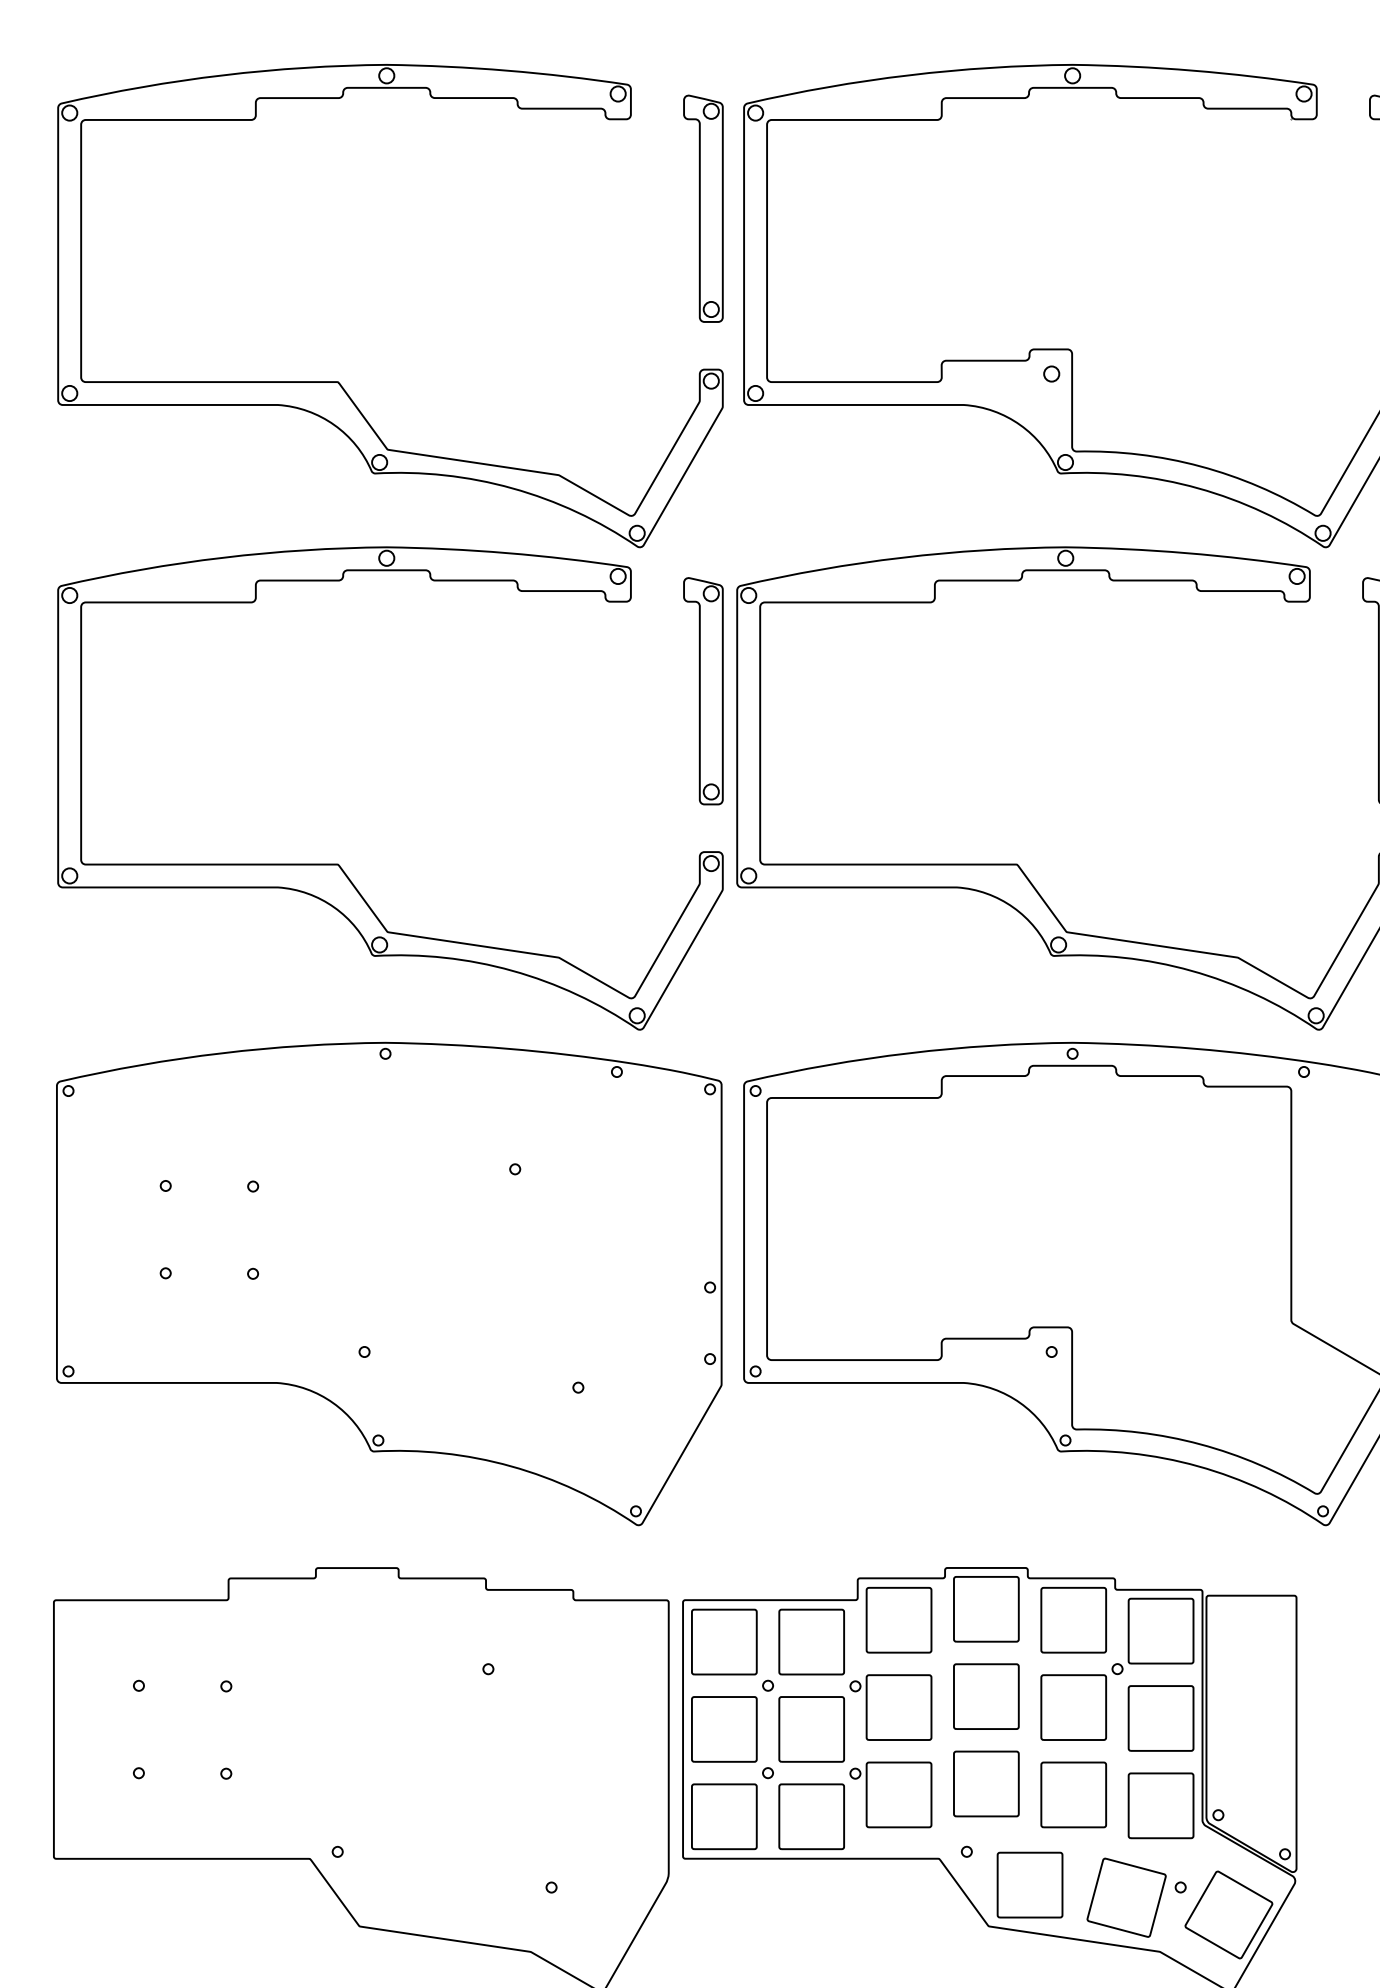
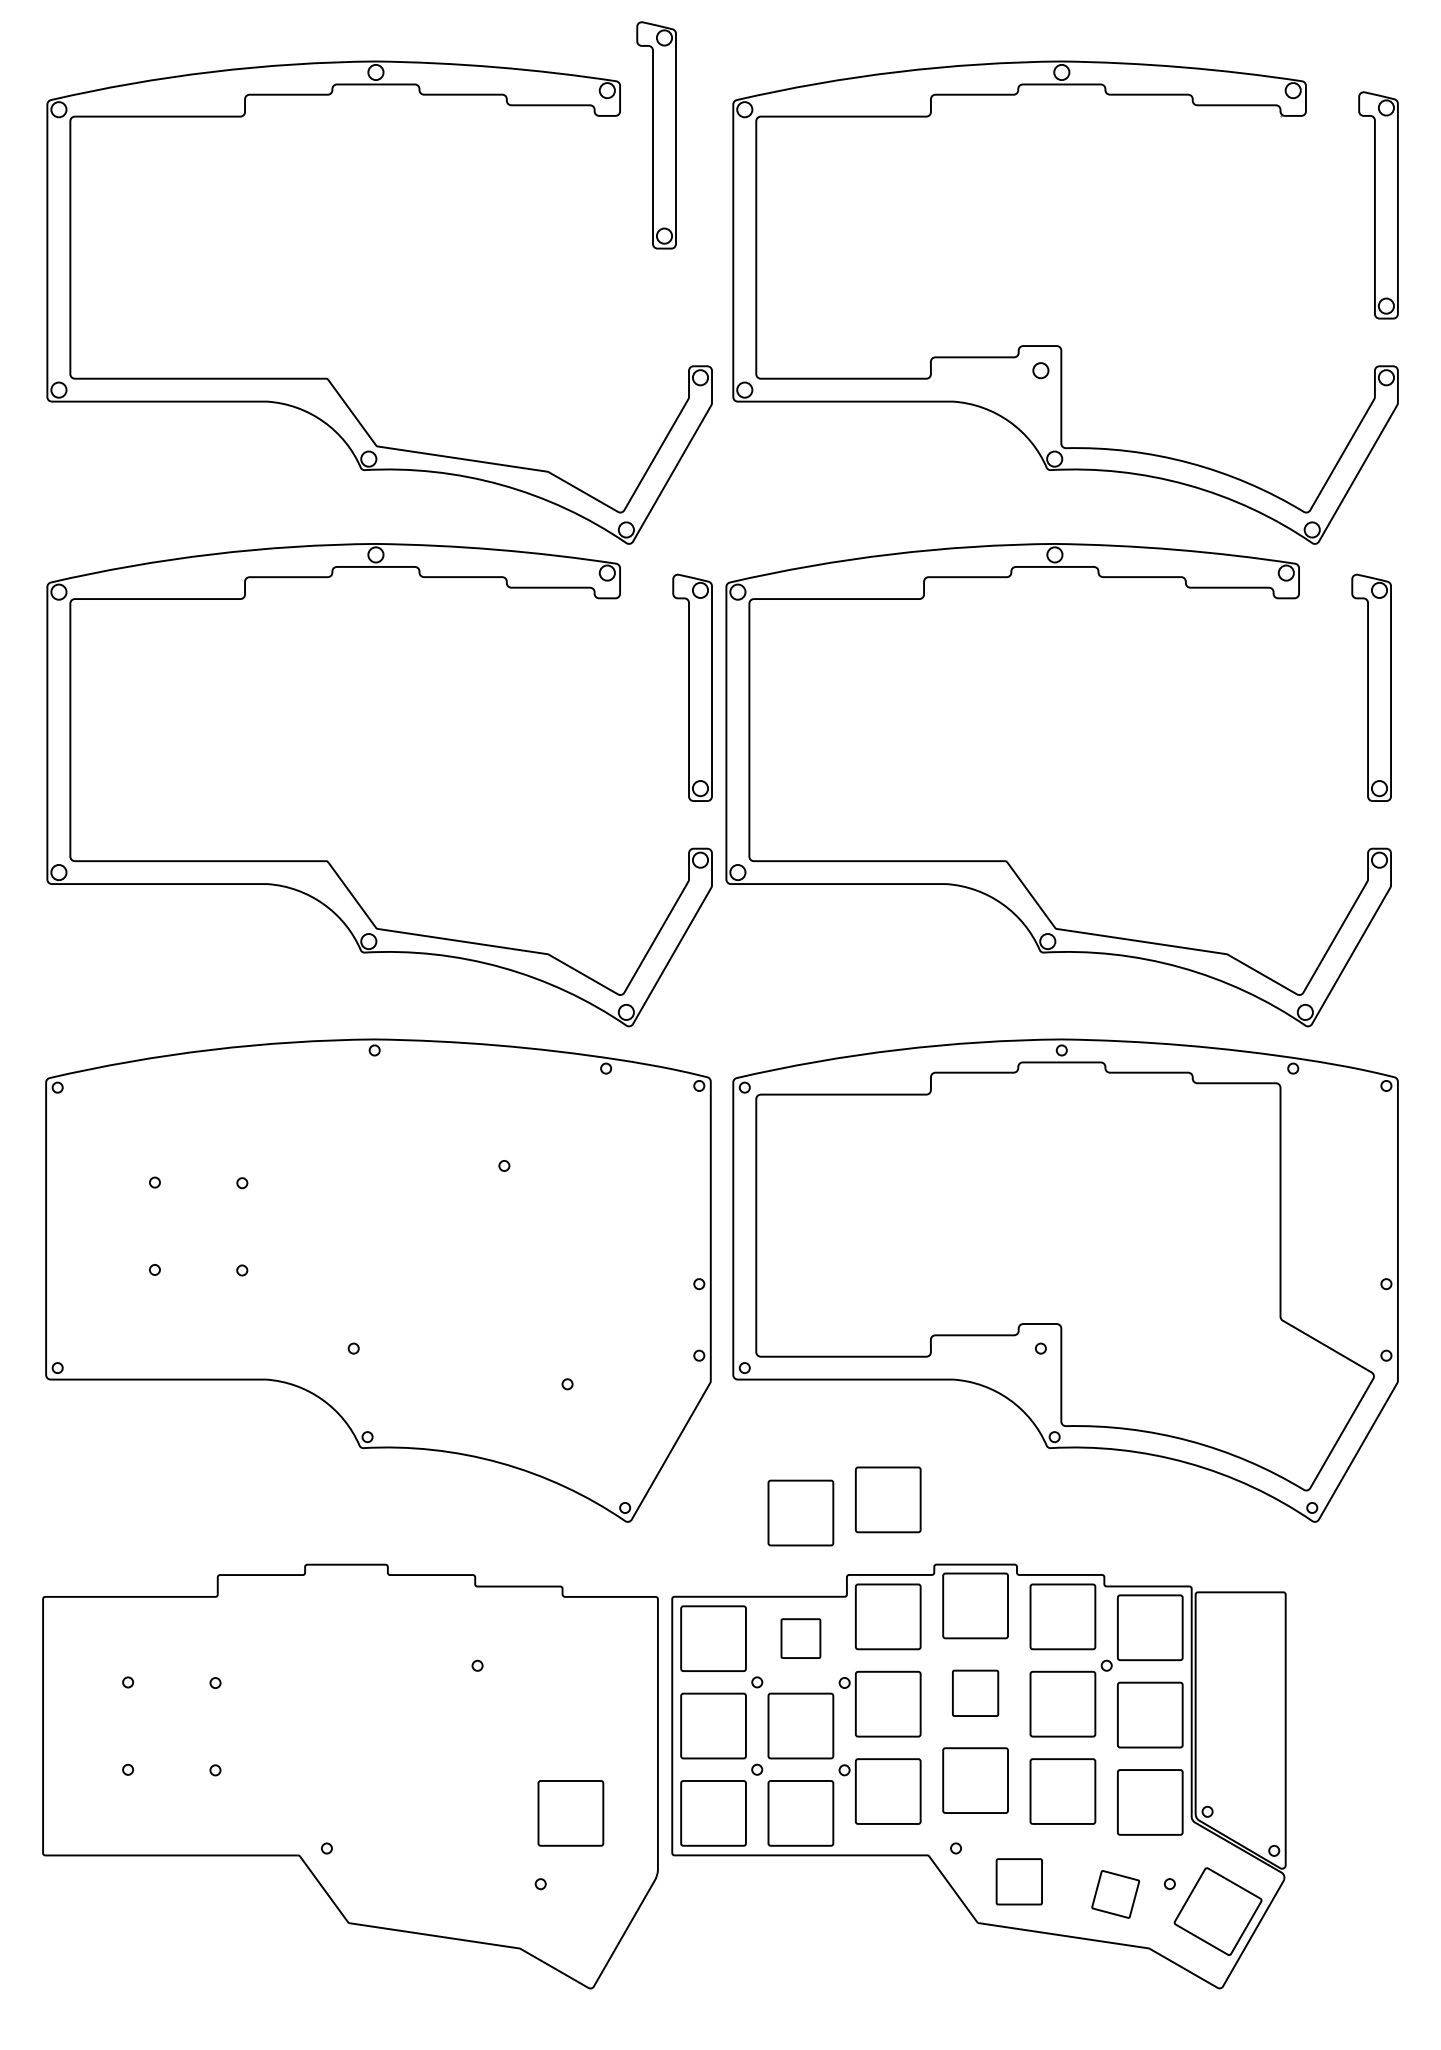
part: (703, 208) -> (656, 135), moved
part: (899, 1502) -> (888, 1499), added
part: (811, 1515) -> (800, 1512), added
part: (811, 1641) -> (800, 1638), size x0.6
part: (986, 1696) -> (975, 1693), size x0.7
part: (581, 1816) -> (570, 1813), added
part: (1030, 1884) -> (1019, 1881), size x0.7
part: (1126, 1897) -> (1115, 1894), size x0.6

